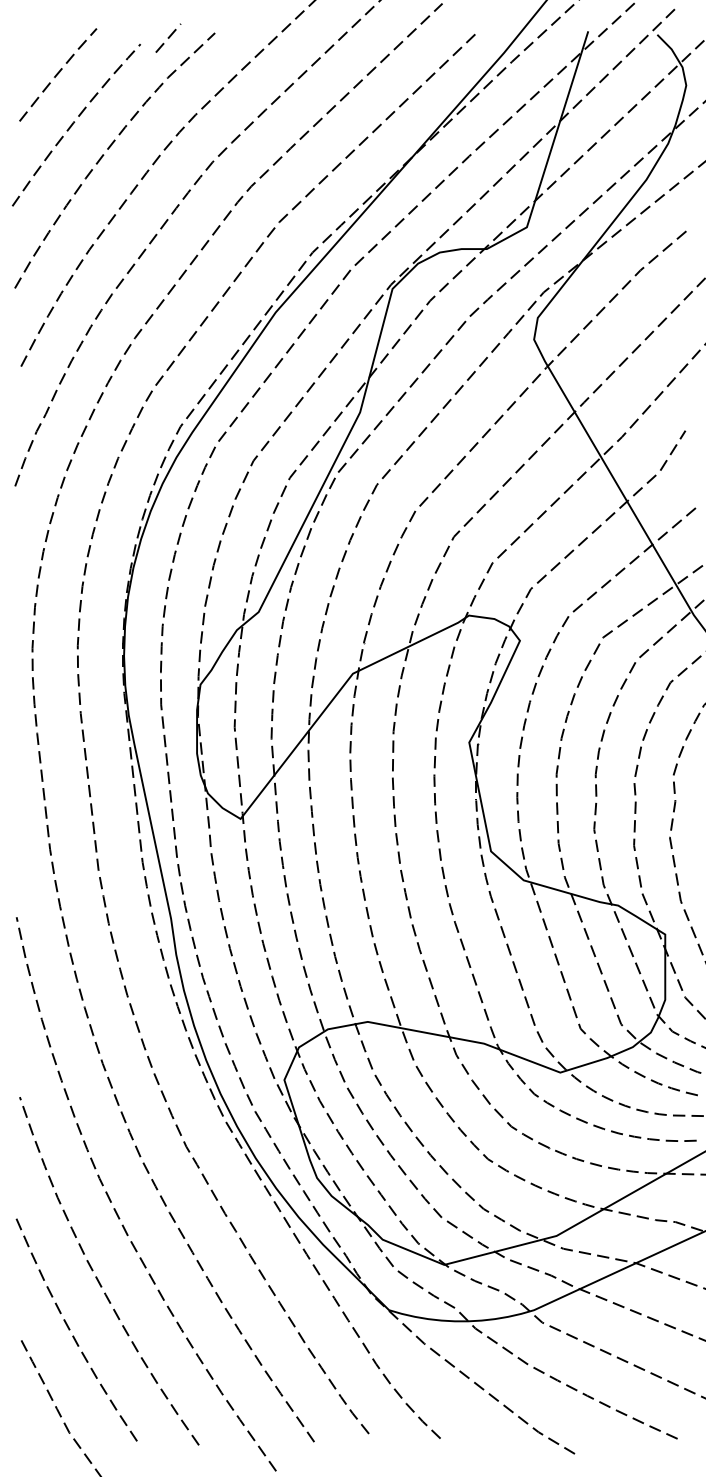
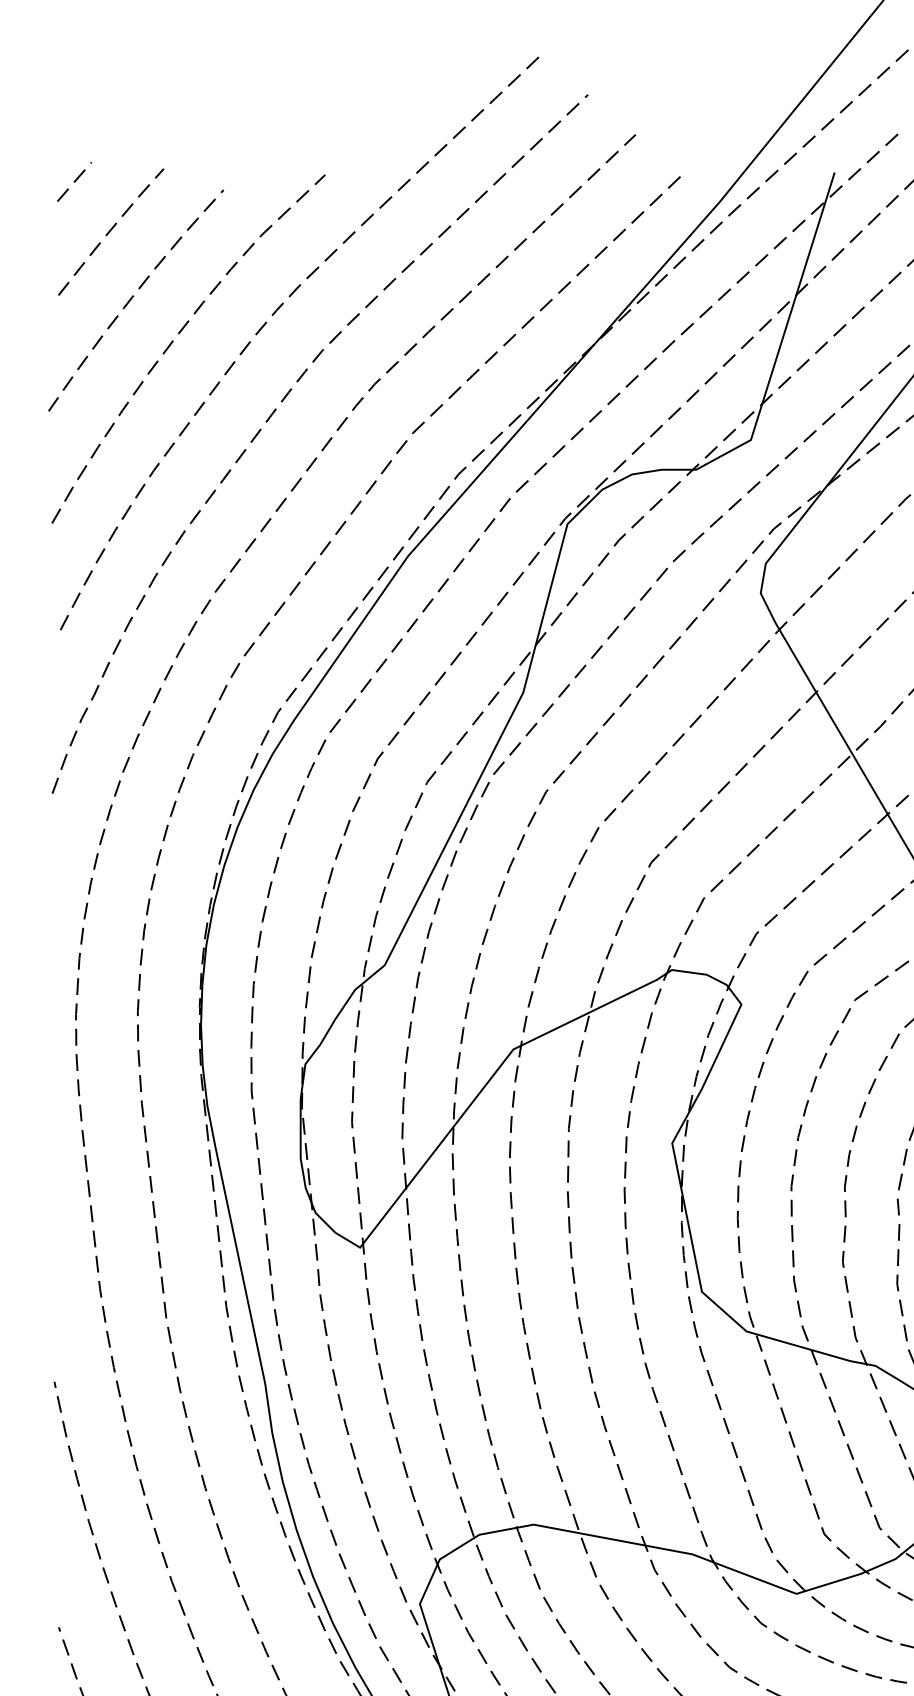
line: (168, 37) -> (74, 180), moved

